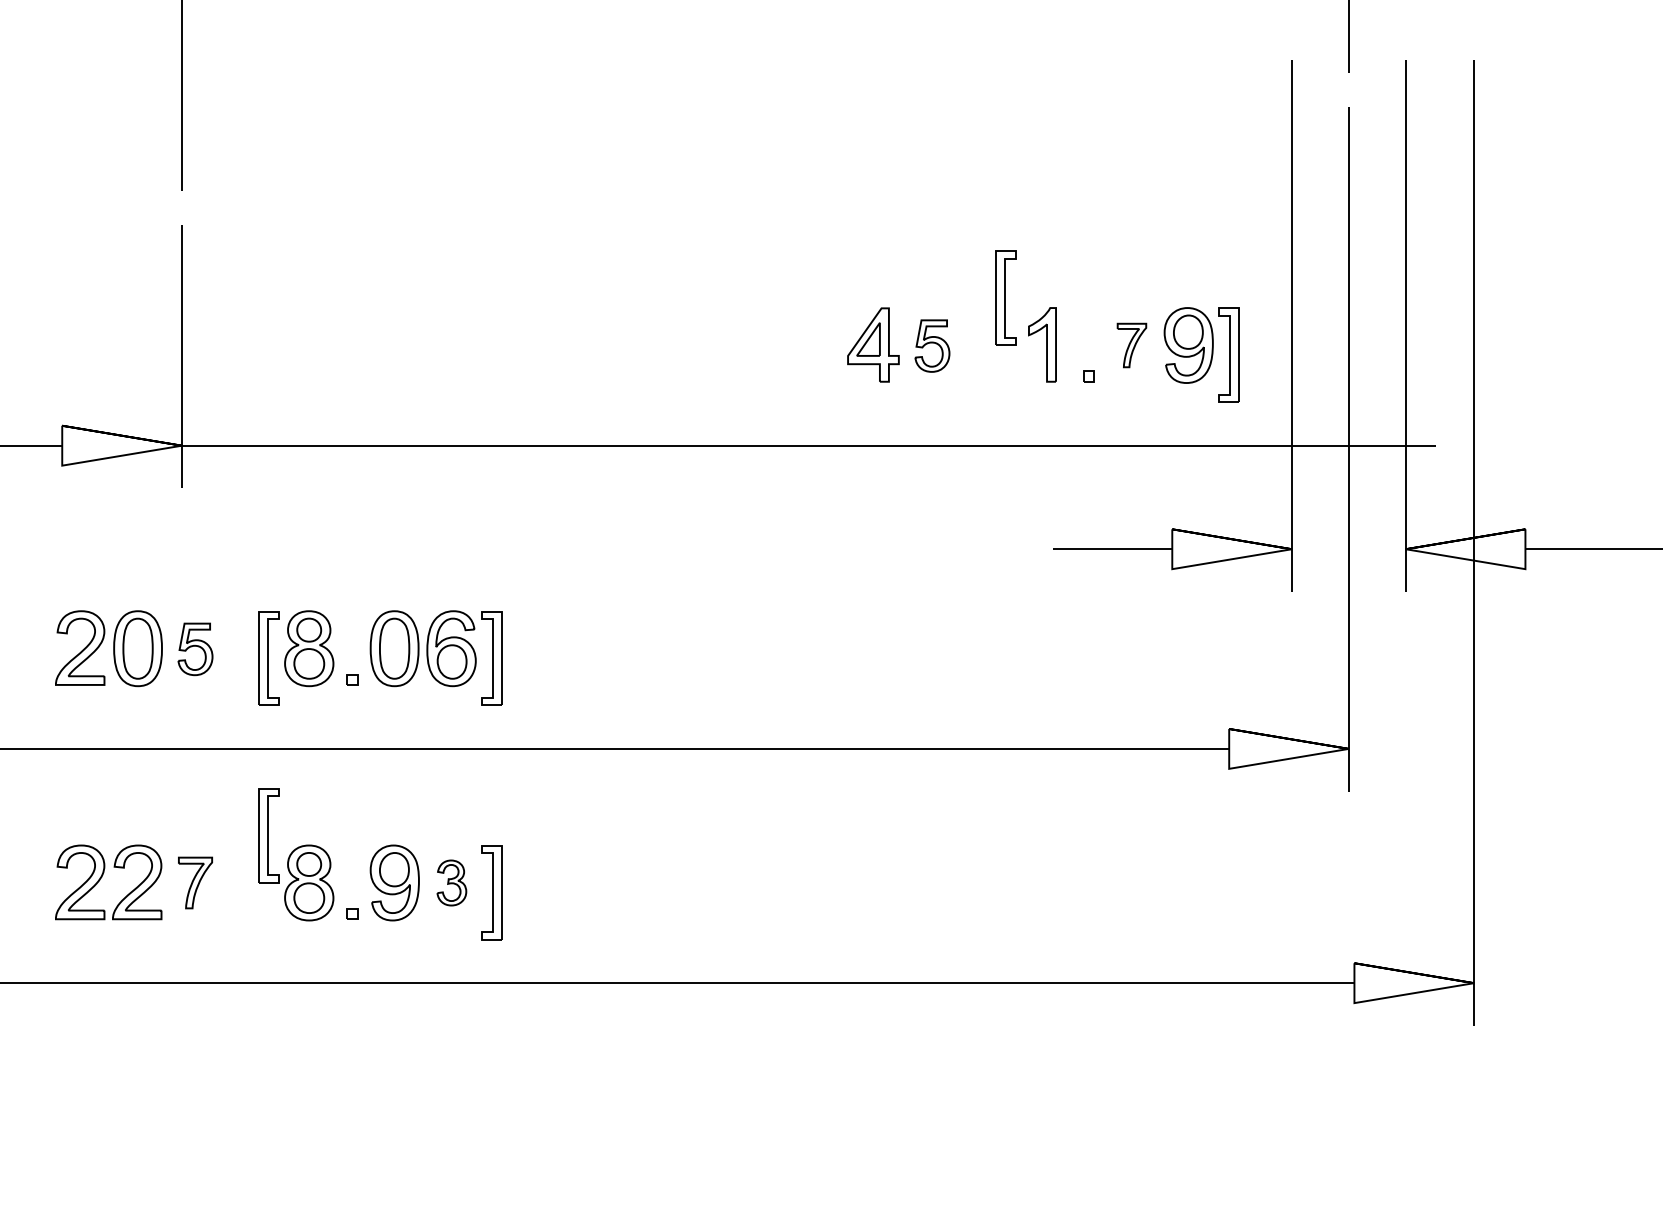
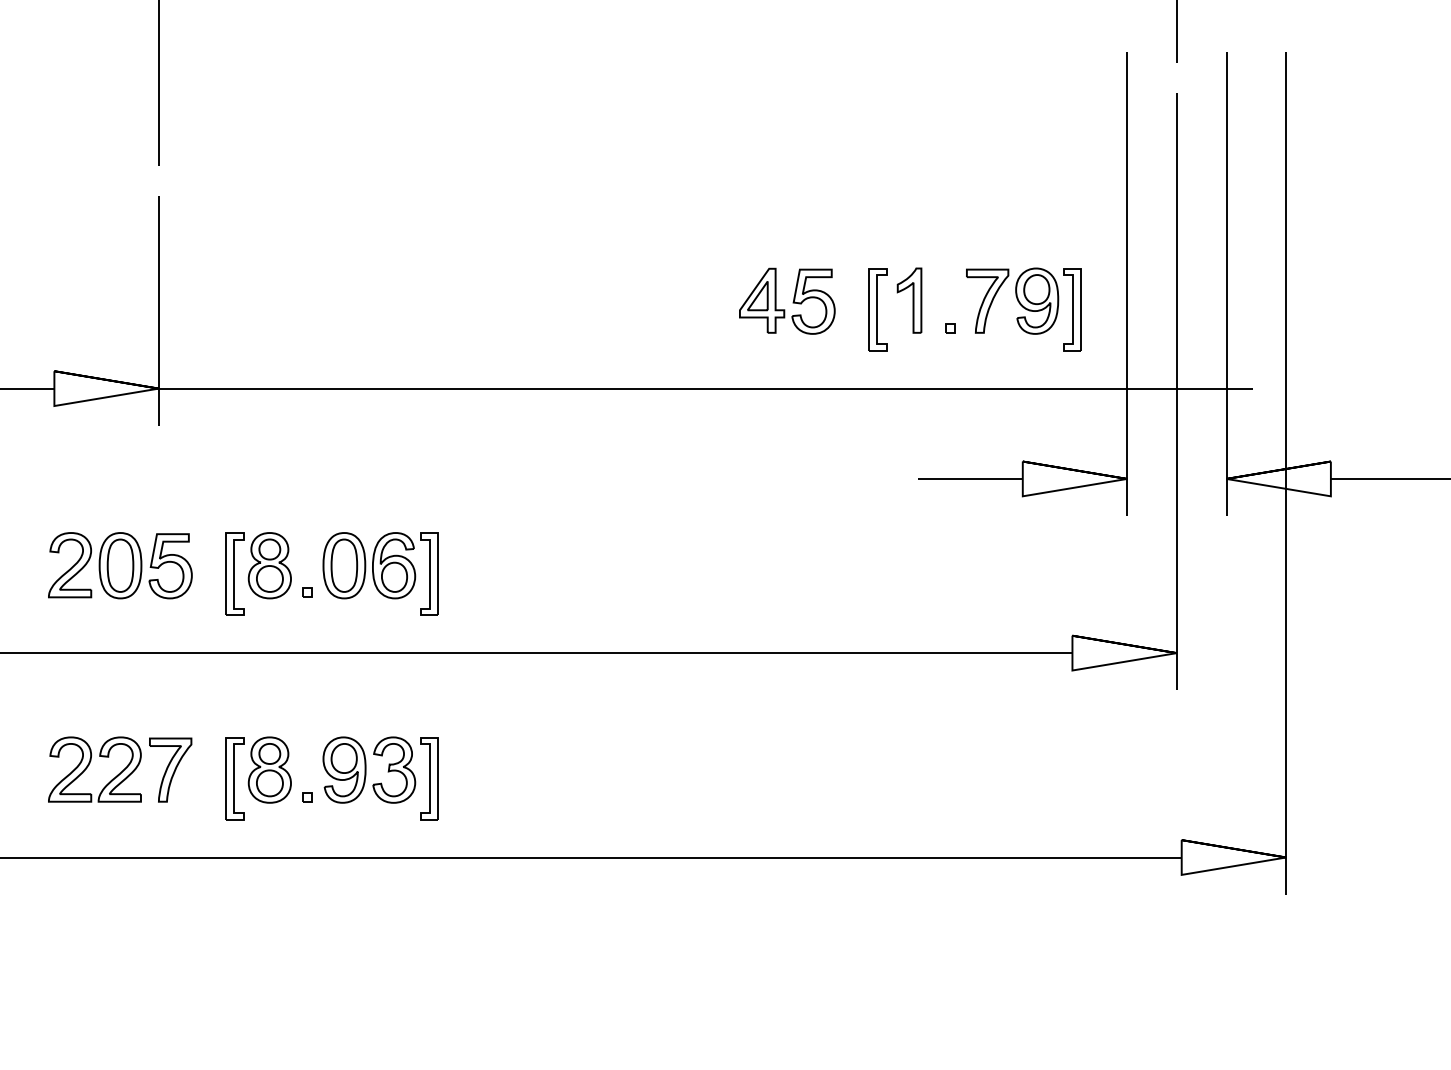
part: (1005, 297) -> (877, 309), moved
part: (932, 345) -> (813, 301), size x1.43
part: (1131, 345) -> (987, 301), size x1.67
part: (195, 649) -> (170, 566), size x1.43
part: (268, 835) -> (234, 778), moved
part: (195, 882) -> (170, 769), size x1.43
part: (451, 882) -> (393, 769), size x1.67

